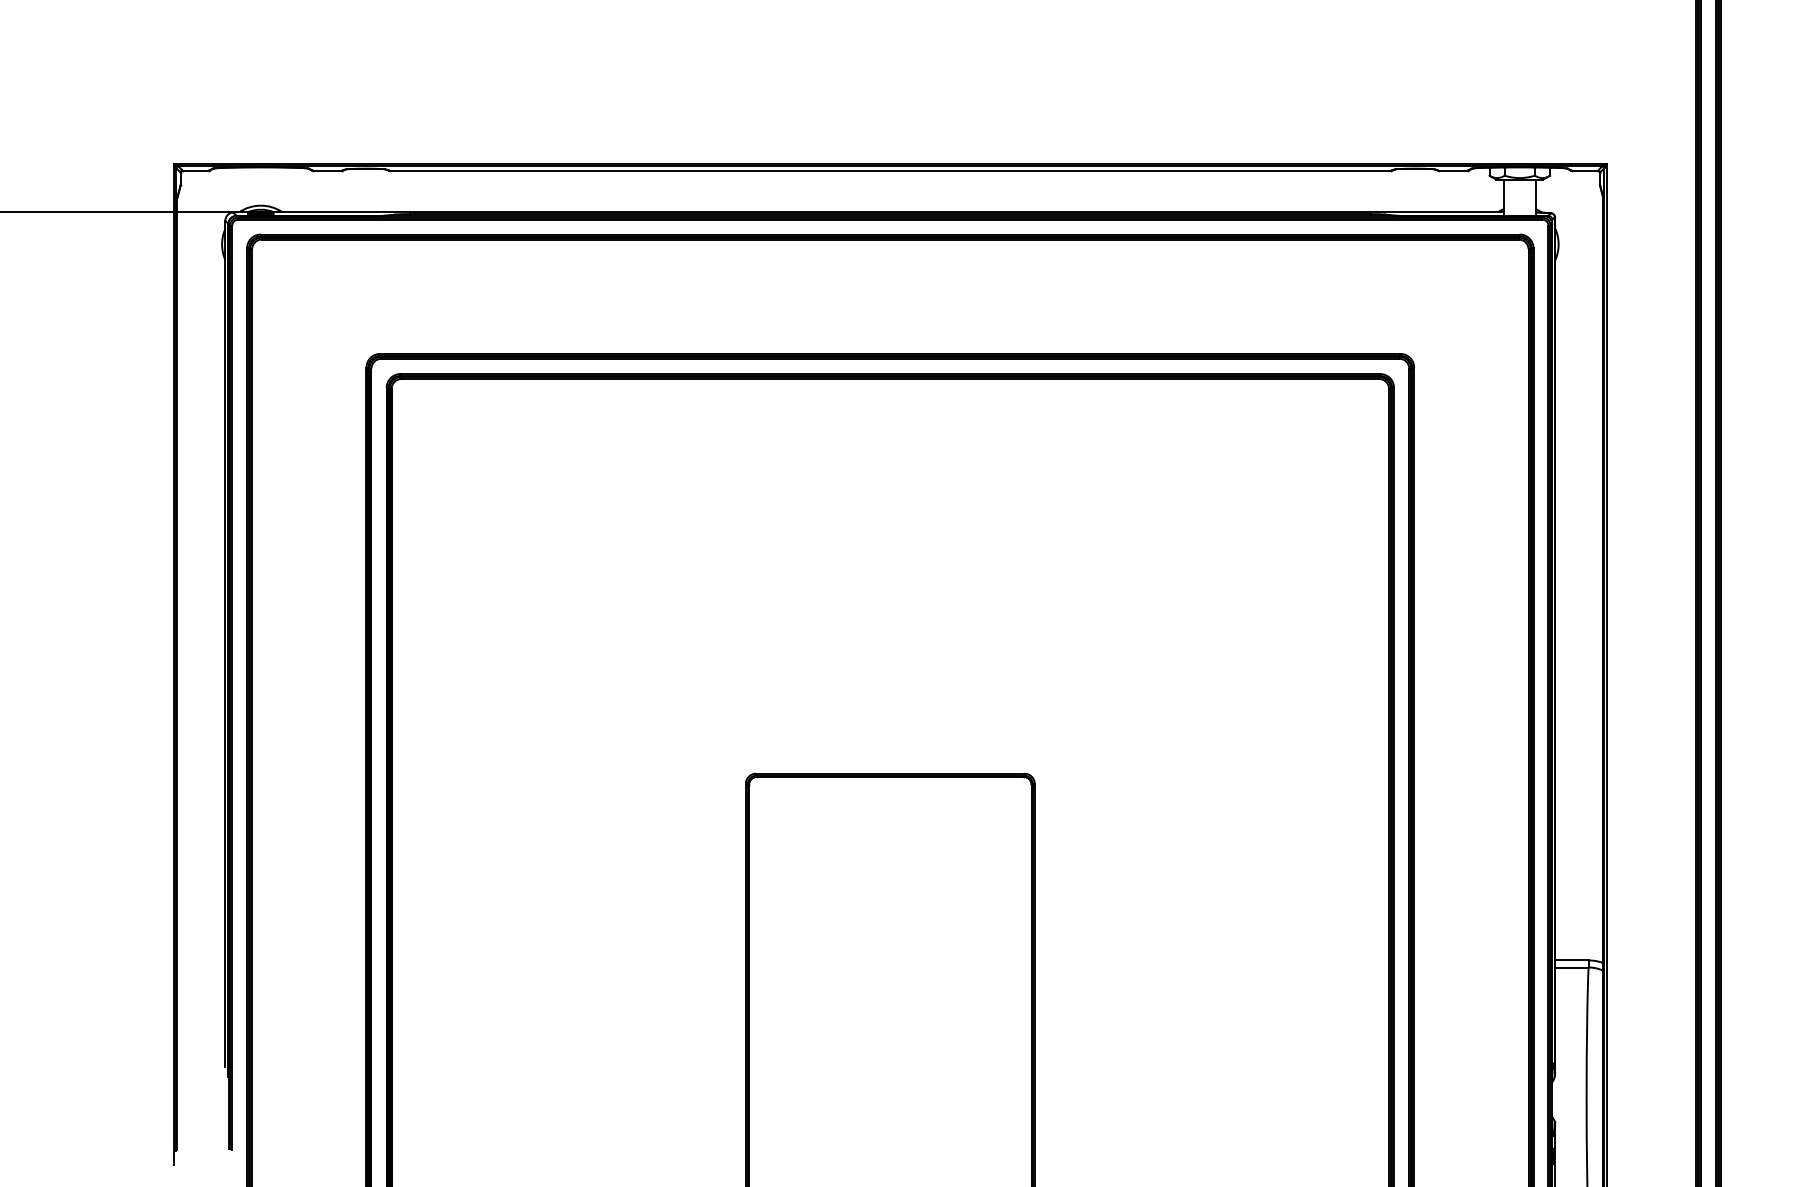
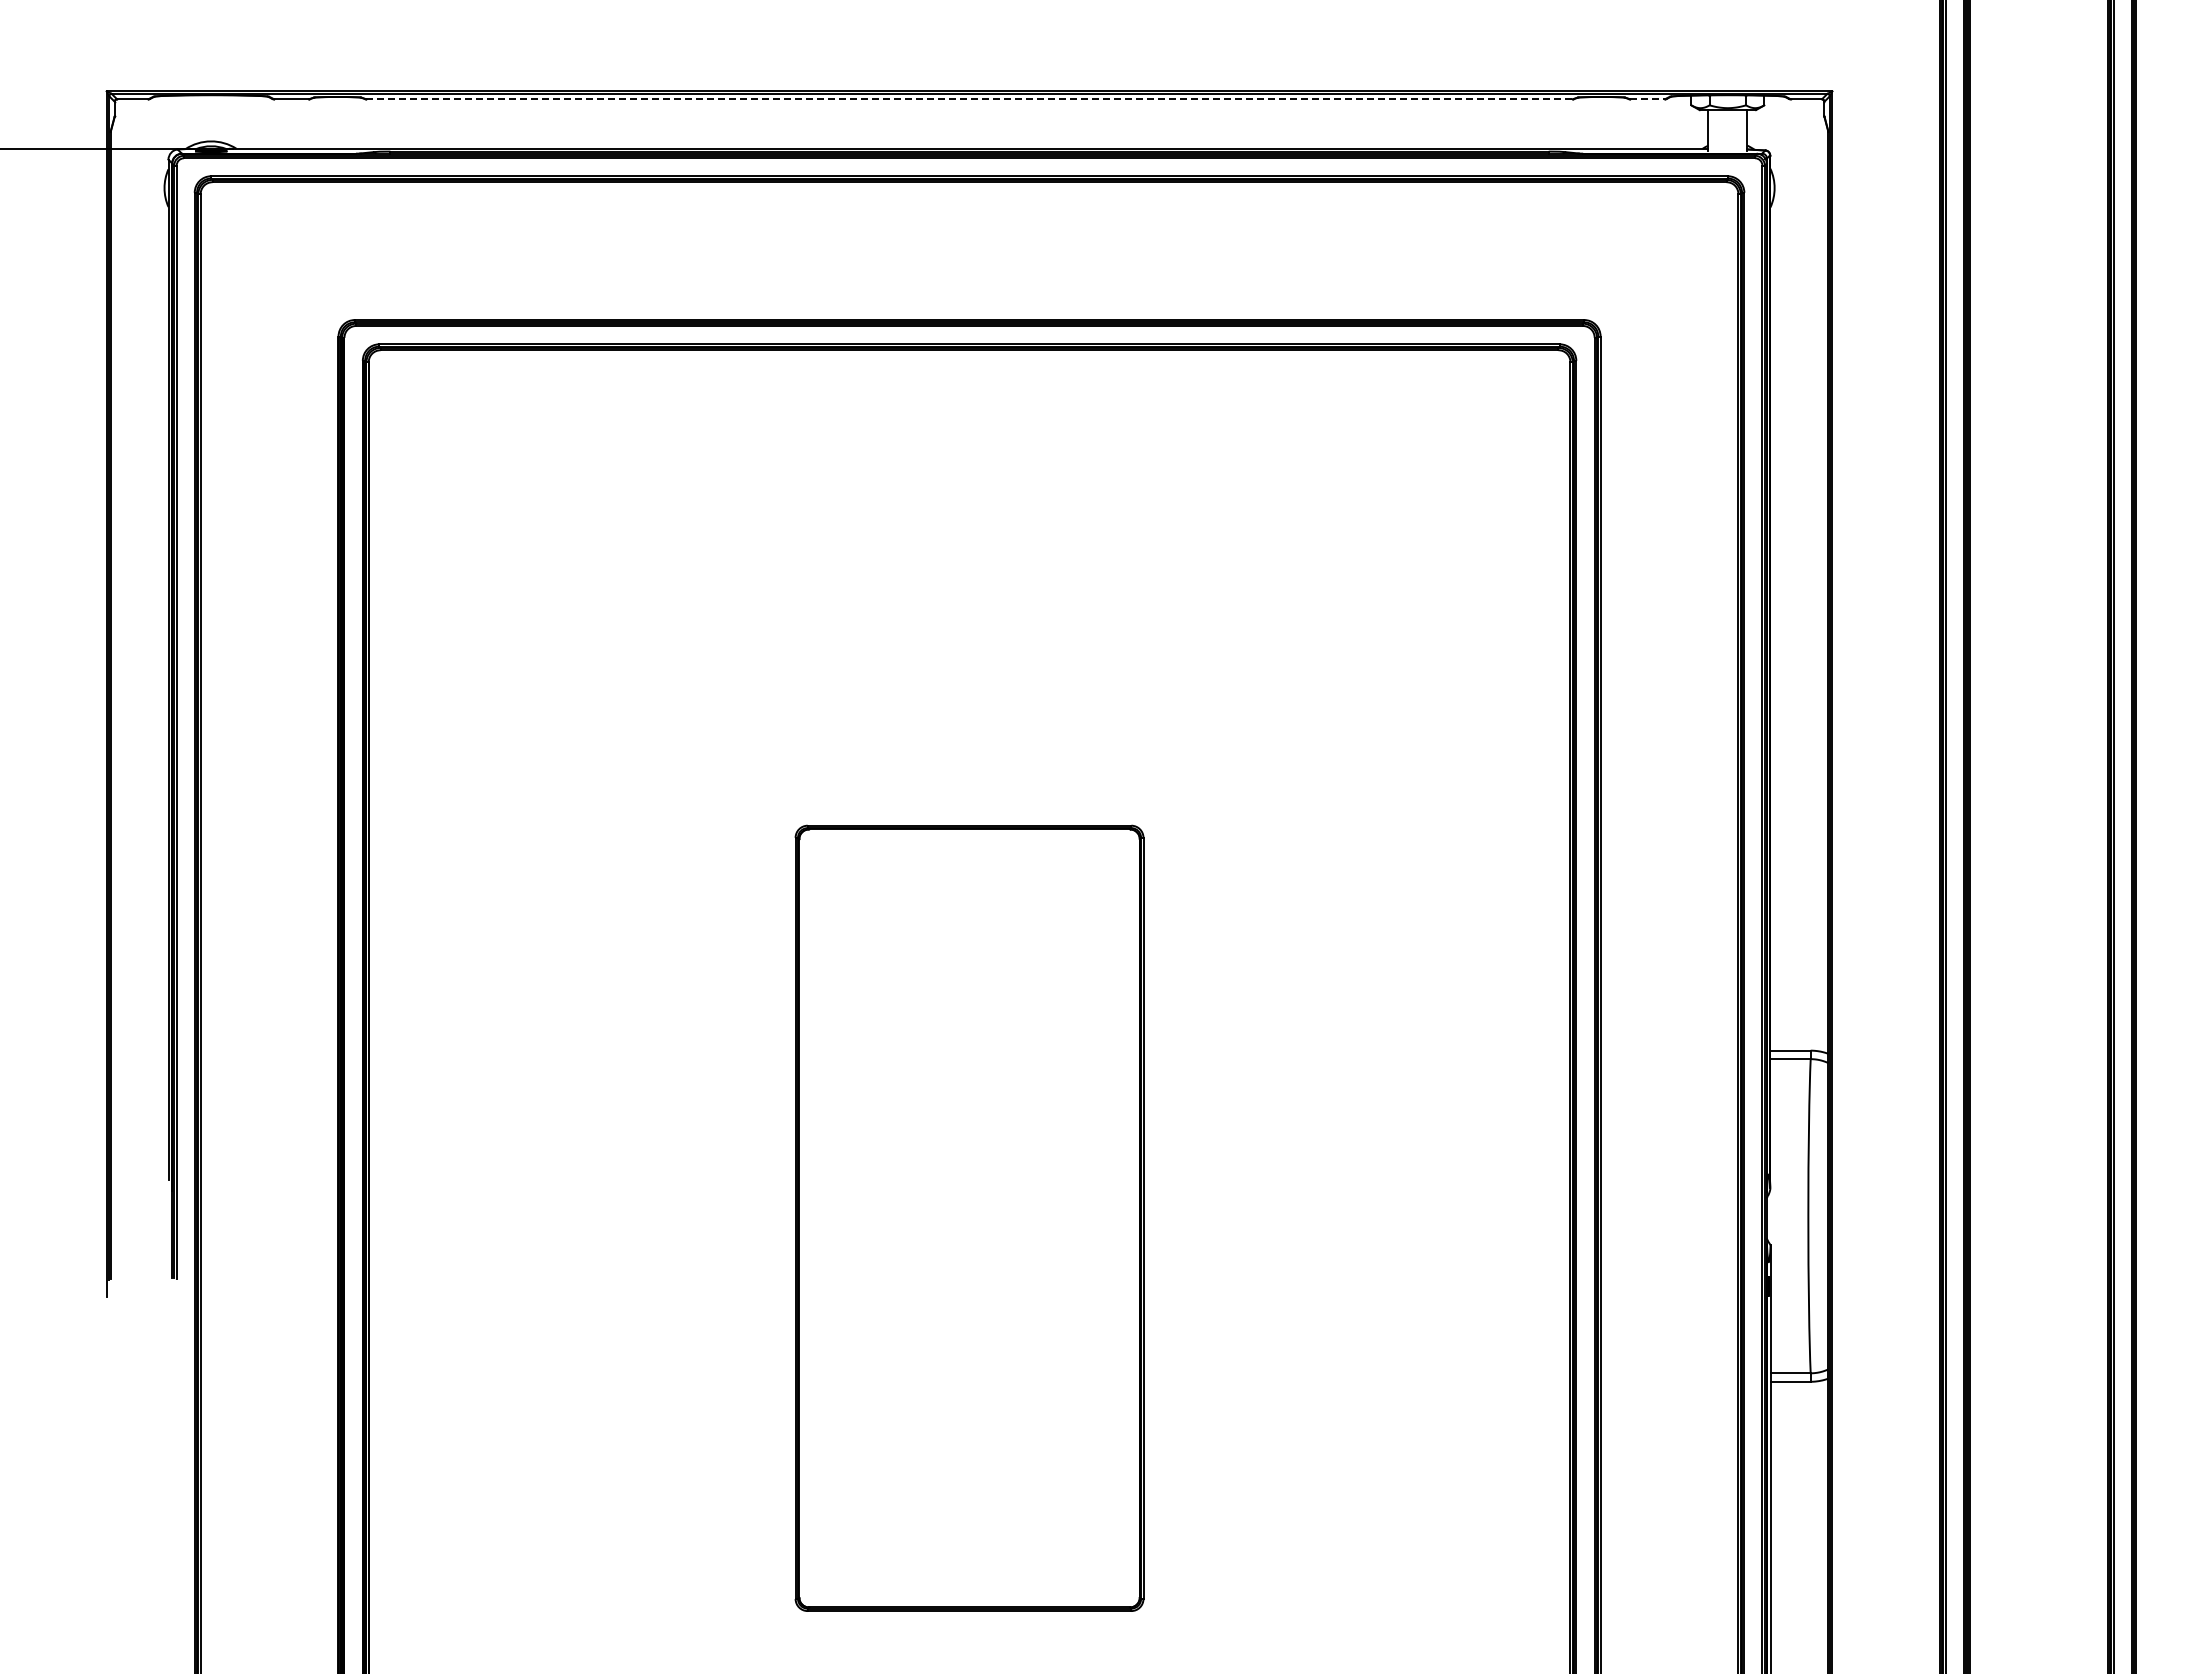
line: (891, 170) -> (970, 99), solid -> dashed
line: (1453, 170) -> (1648, 99), solid -> dashed

